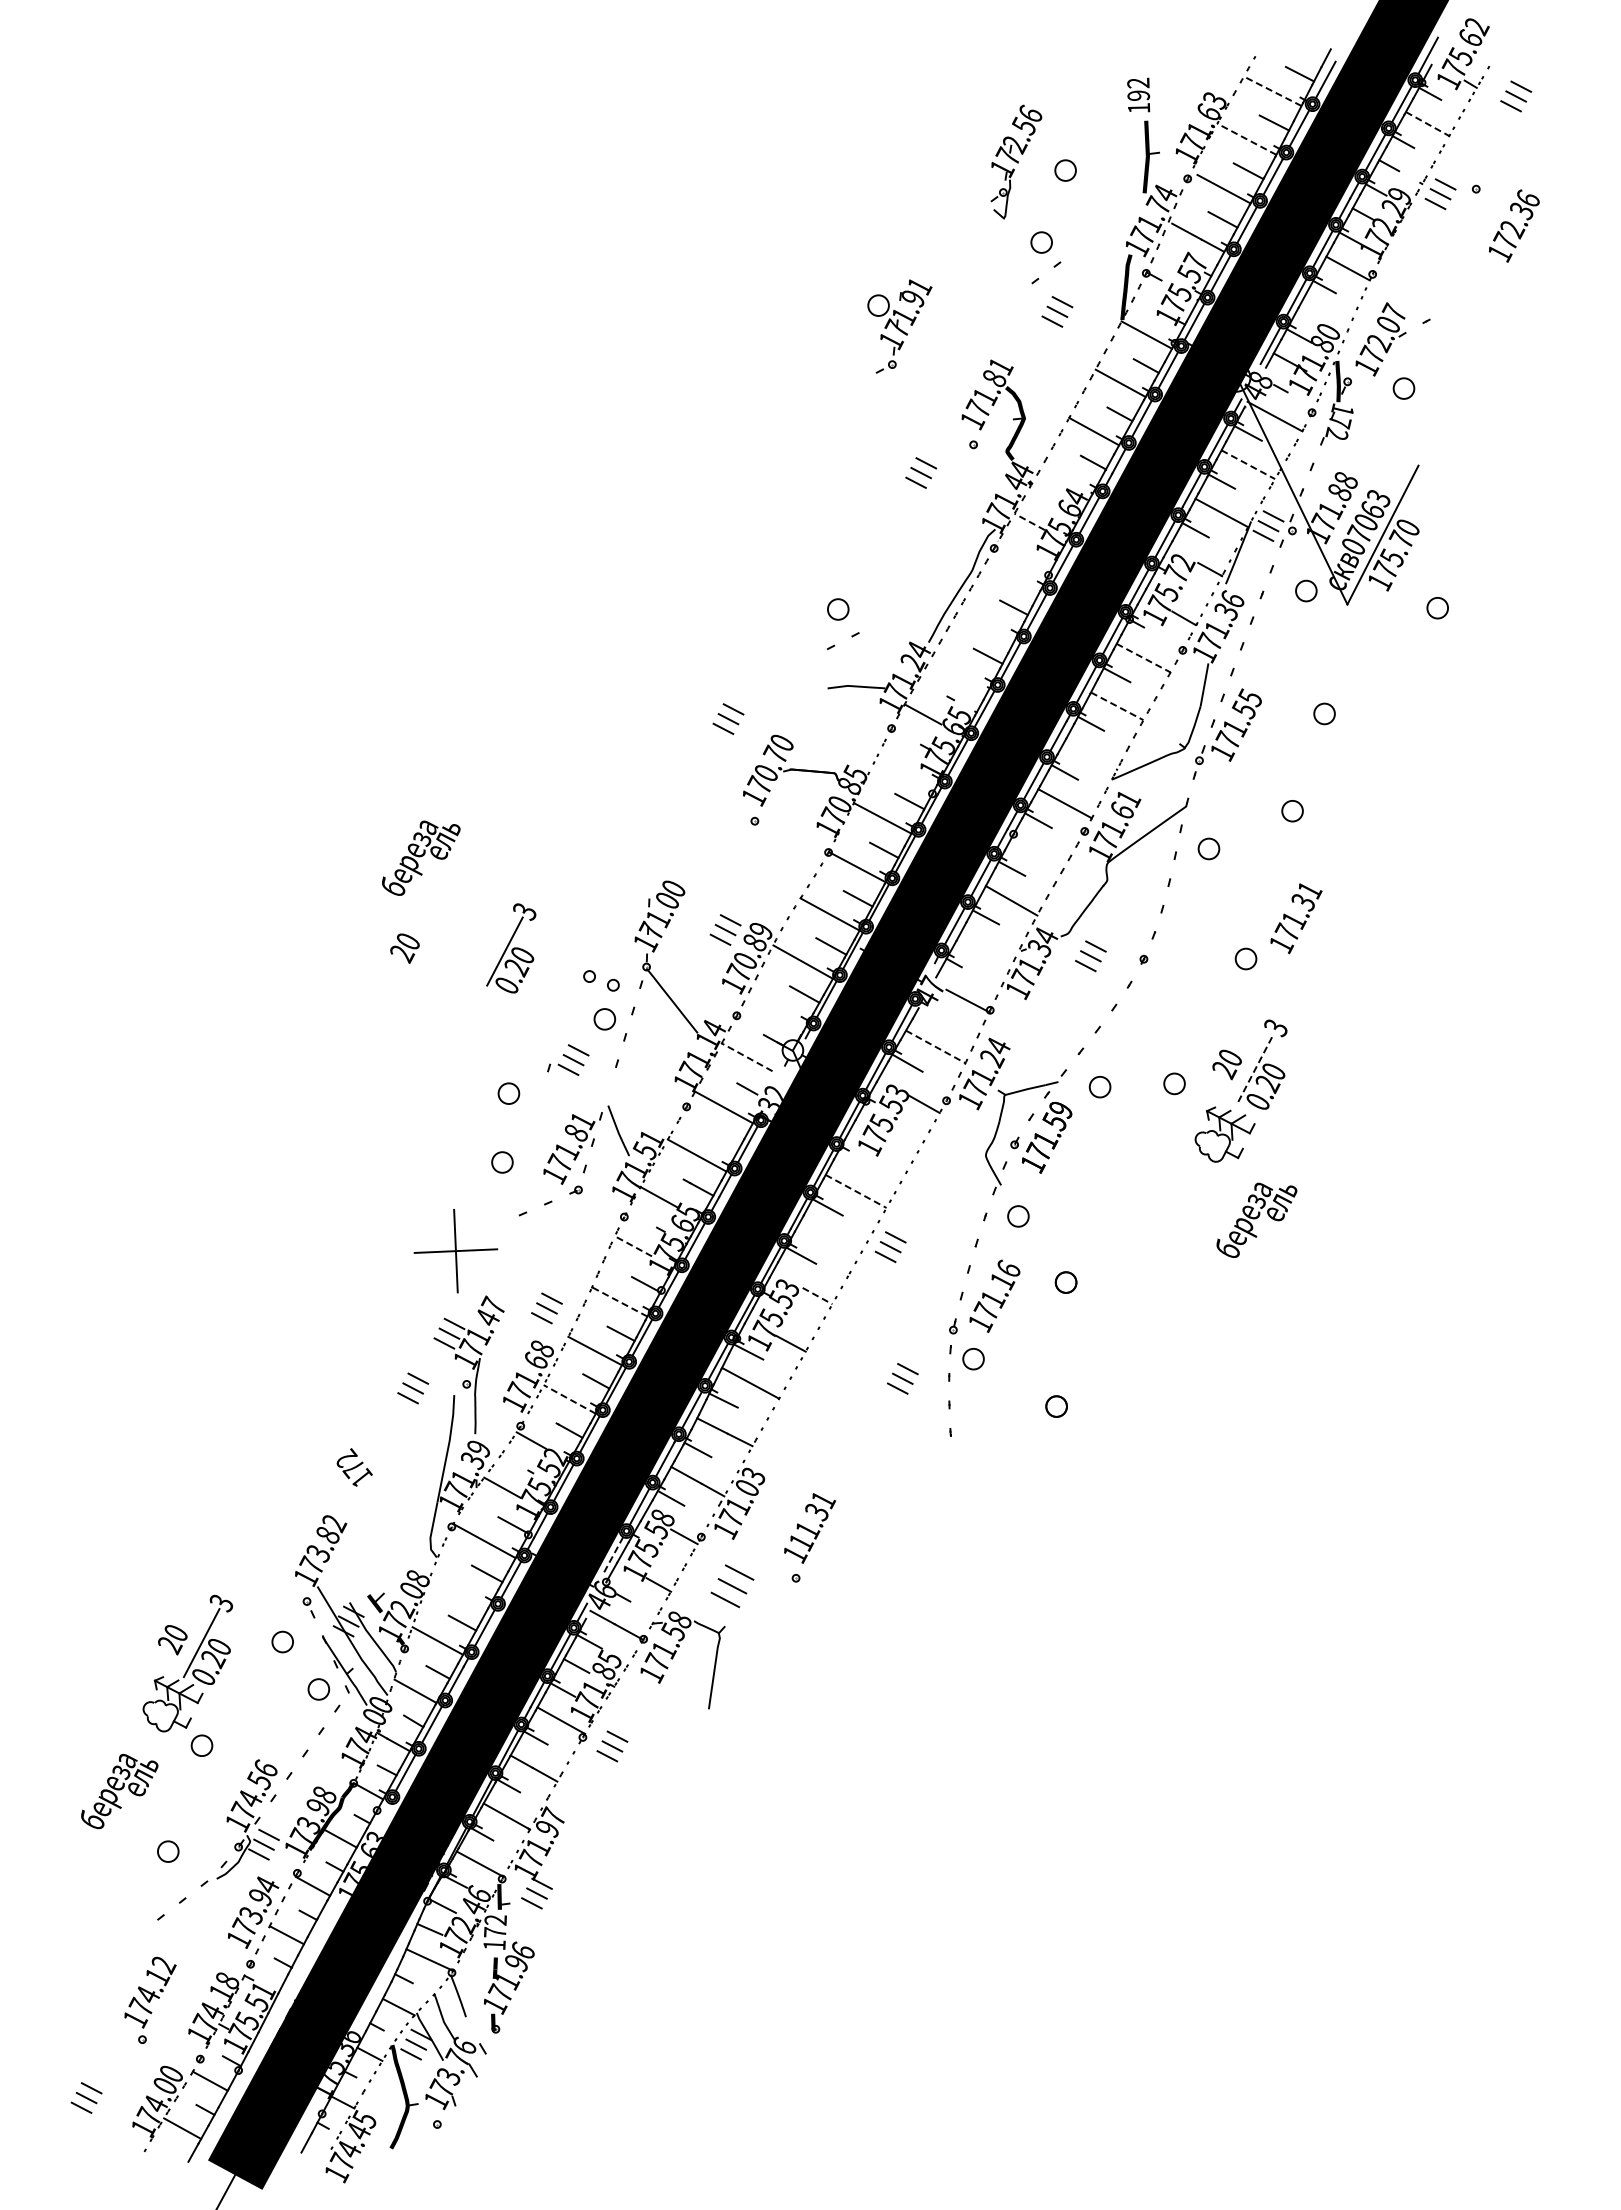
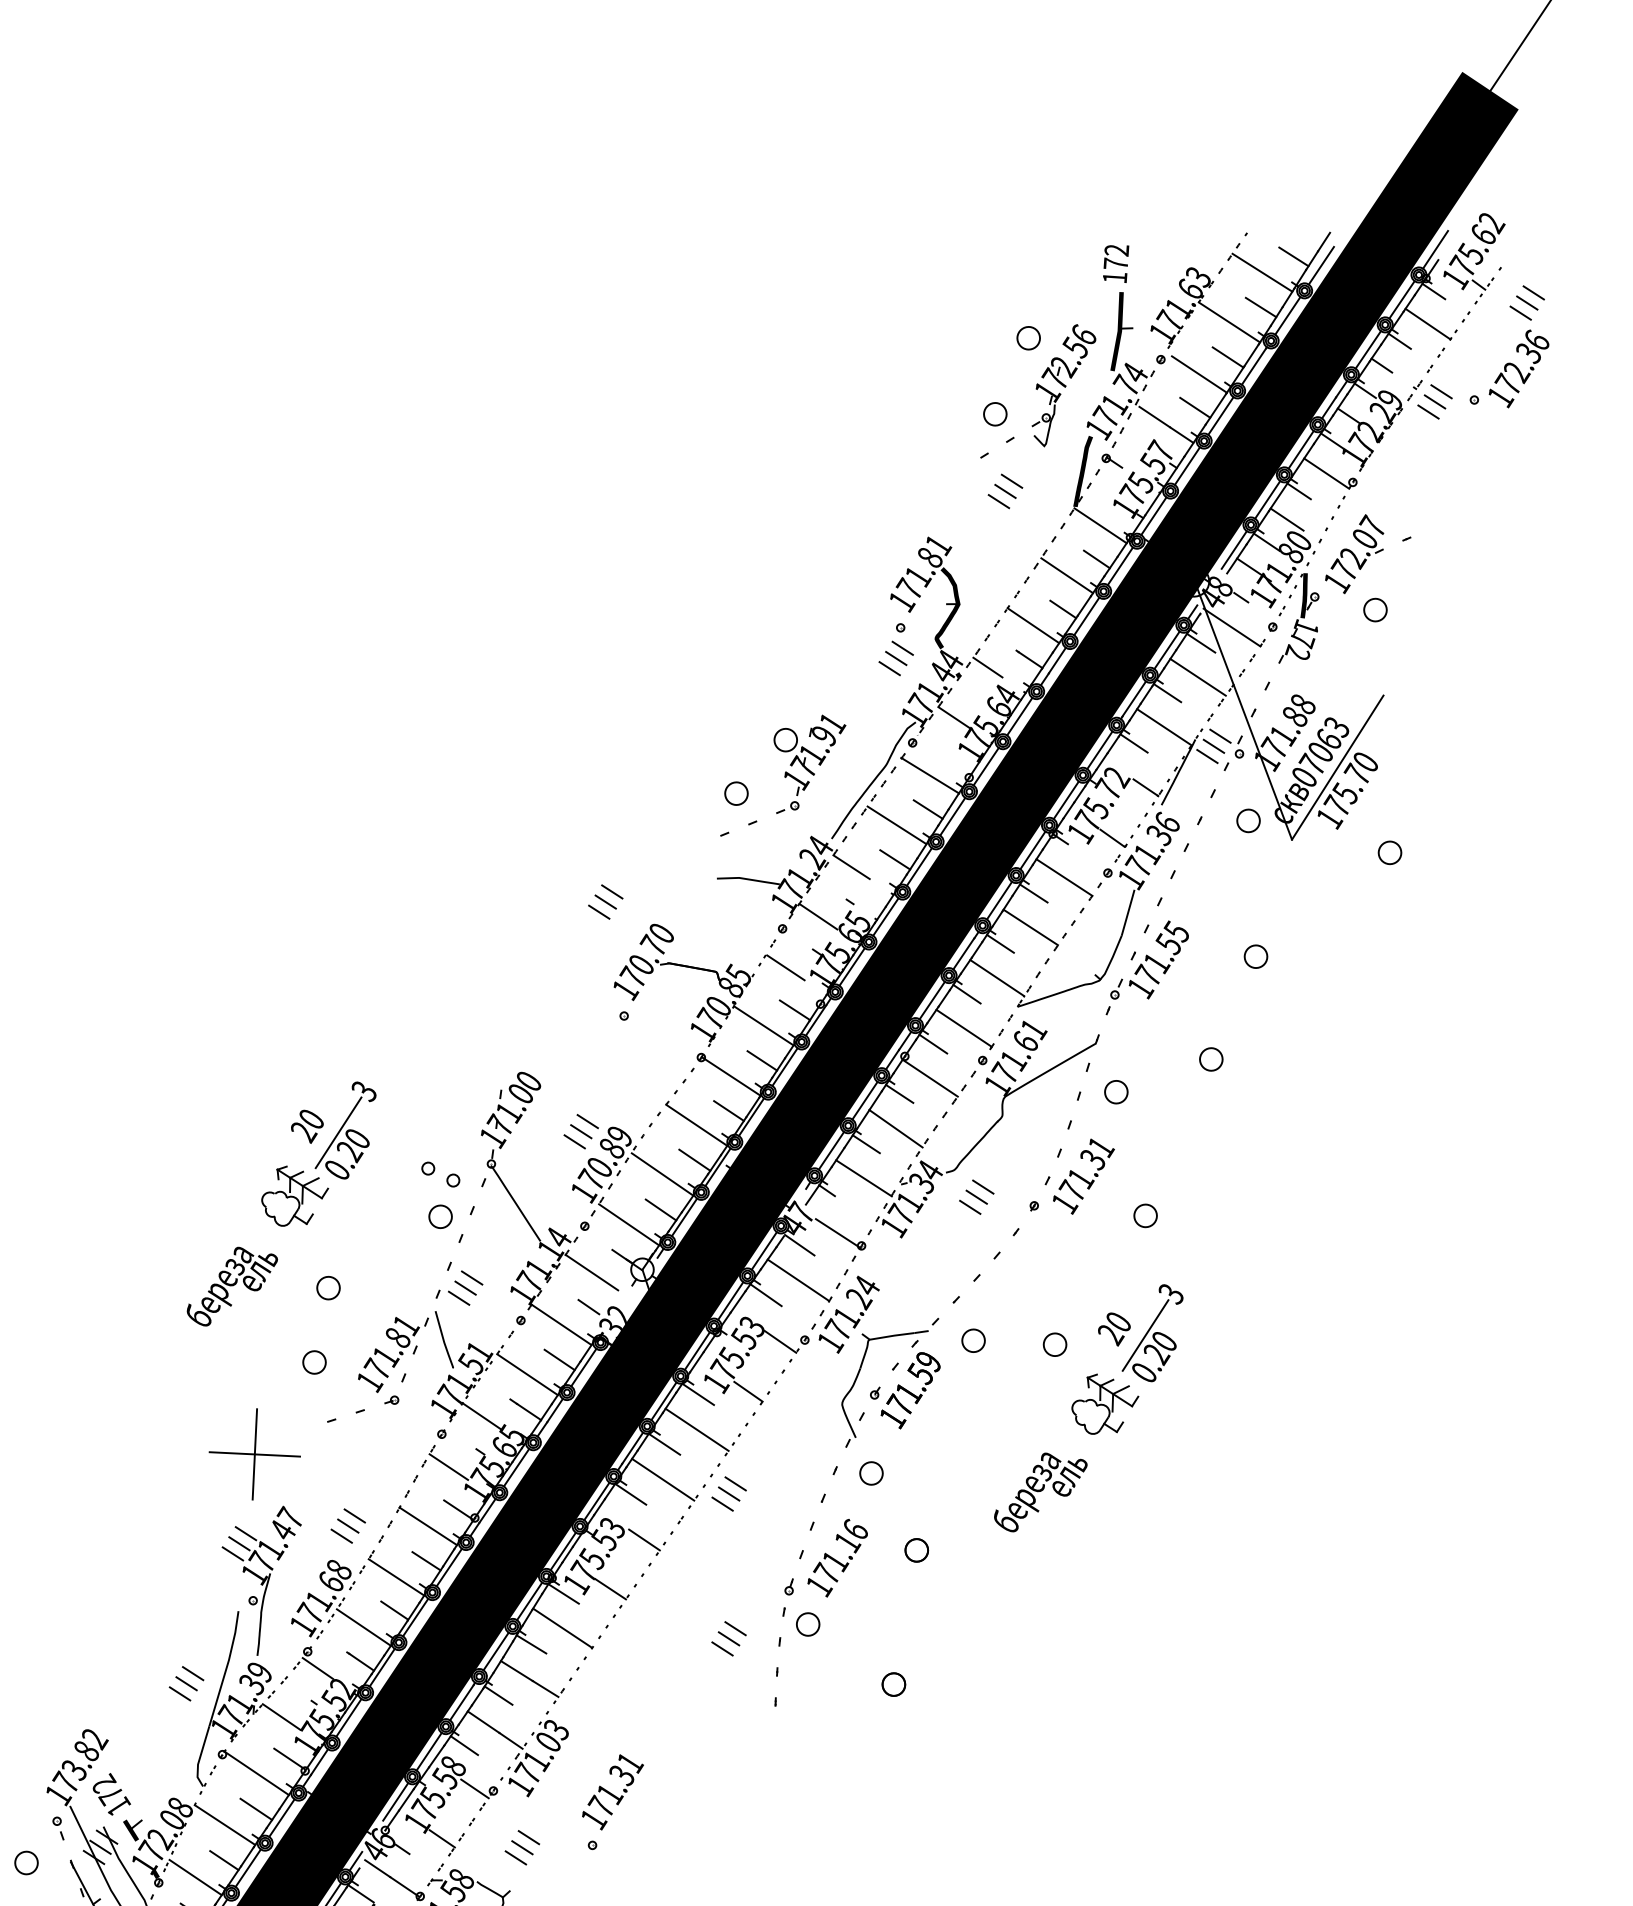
line: (1272, 91) -> (1262, 272), dashed -> solid
text: (1138, 95) -> (1115, 263), 192 -> 172
line: (1427, 124) -> (1427, 324), dashed -> solid
line: (1246, 139) -> (1228, 322), dashed -> solid
part: (1016, 161) -> (1063, 385), moved
text: (1513, 225) -> (1518, 368), moved
line: (1315, 313) -> (1286, 519), added
part: (899, 326) -> (806, 764), moved
line: (1248, 464) -> (1198, 677), dashed -> solid
part: (920, 472) -> (895, 657), moved
line: (1056, 473) -> (988, 667), added
line: (1029, 521) -> (953, 717), dashed -> solid
line: (1012, 576) -> (929, 775), added
line: (986, 624) -> (896, 825), added
line: (1143, 658) -> (1064, 877), dashed -> solid
line: (948, 666) -> (850, 866), added
line: (1117, 706) -> (1031, 927), dashed -> solid
line: (1090, 755) -> (996, 978), added
line: (897, 763) -> (785, 967), added
line: (1038, 851) -> (930, 1077), added
text: (421, 857) -> (232, 1286), moved
text: (1296, 918) -> (1083, 1176), moved
text: (404, 948) -> (306, 1126), moved
line: (986, 948) -> (863, 1178), added
line: (776, 1010) -> (628, 1224), added
part: (470, 1013) -> (294, 1196), added
line: (933, 1014) -> (799, 1244), added
line: (935, 1046) -> (798, 1279), dashed -> solid
line: (747, 1057) -> (592, 1272), dashed -> solid
part: (568, 1059) -> (460, 1286), moved
line: (1256, 1067) -> (1146, 1335), dashed -> solid
line: (724, 1139) -> (558, 1359), added
line: (899, 1152) -> (748, 1391), added
line: (853, 1158) -> (697, 1393), added
line: (856, 1191) -> (697, 1429), dashed -> solid
text: (1256, 1219) -> (1040, 1492), moved
line: (829, 1239) -> (663, 1479), added
line: (633, 1246) -> (448, 1467), dashed -> solid
line: (817, 1296) -> (644, 1540), dashed -> solid
line: (619, 1301) -> (428, 1525), dashed -> solid
part: (413, 1388) -> (186, 1683), moved
line: (569, 1399) -> (363, 1627), dashed -> solid
text: (354, 1467) -> (111, 1794), moved
text: (801, 1541) -> (602, 1805), 111.31 -> 171.31
line: (613, 1555) -> (395, 1802), dashed -> solid
part: (732, 1586) -> (522, 1847), size x0.71
line: (460, 1590) -> (225, 1824), added

